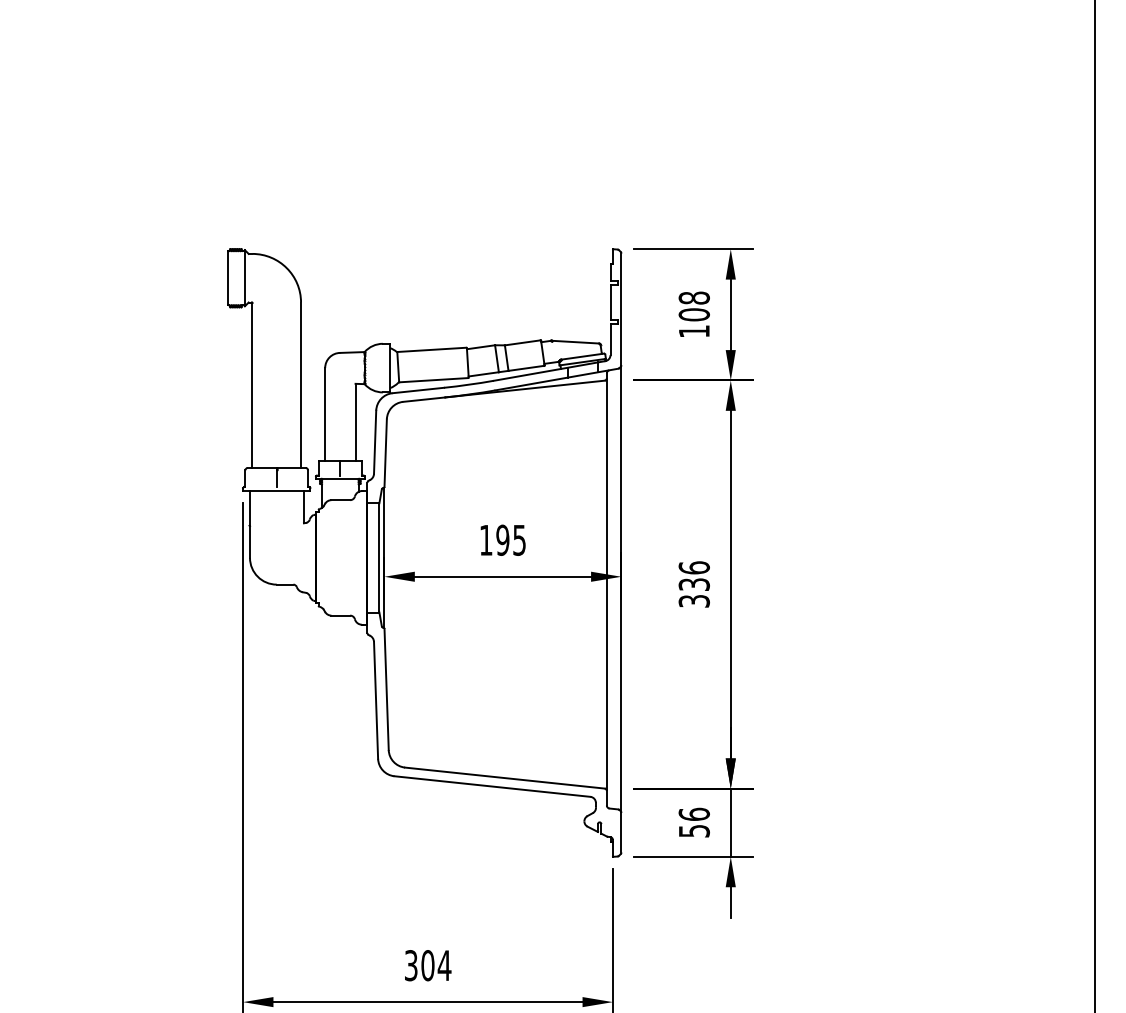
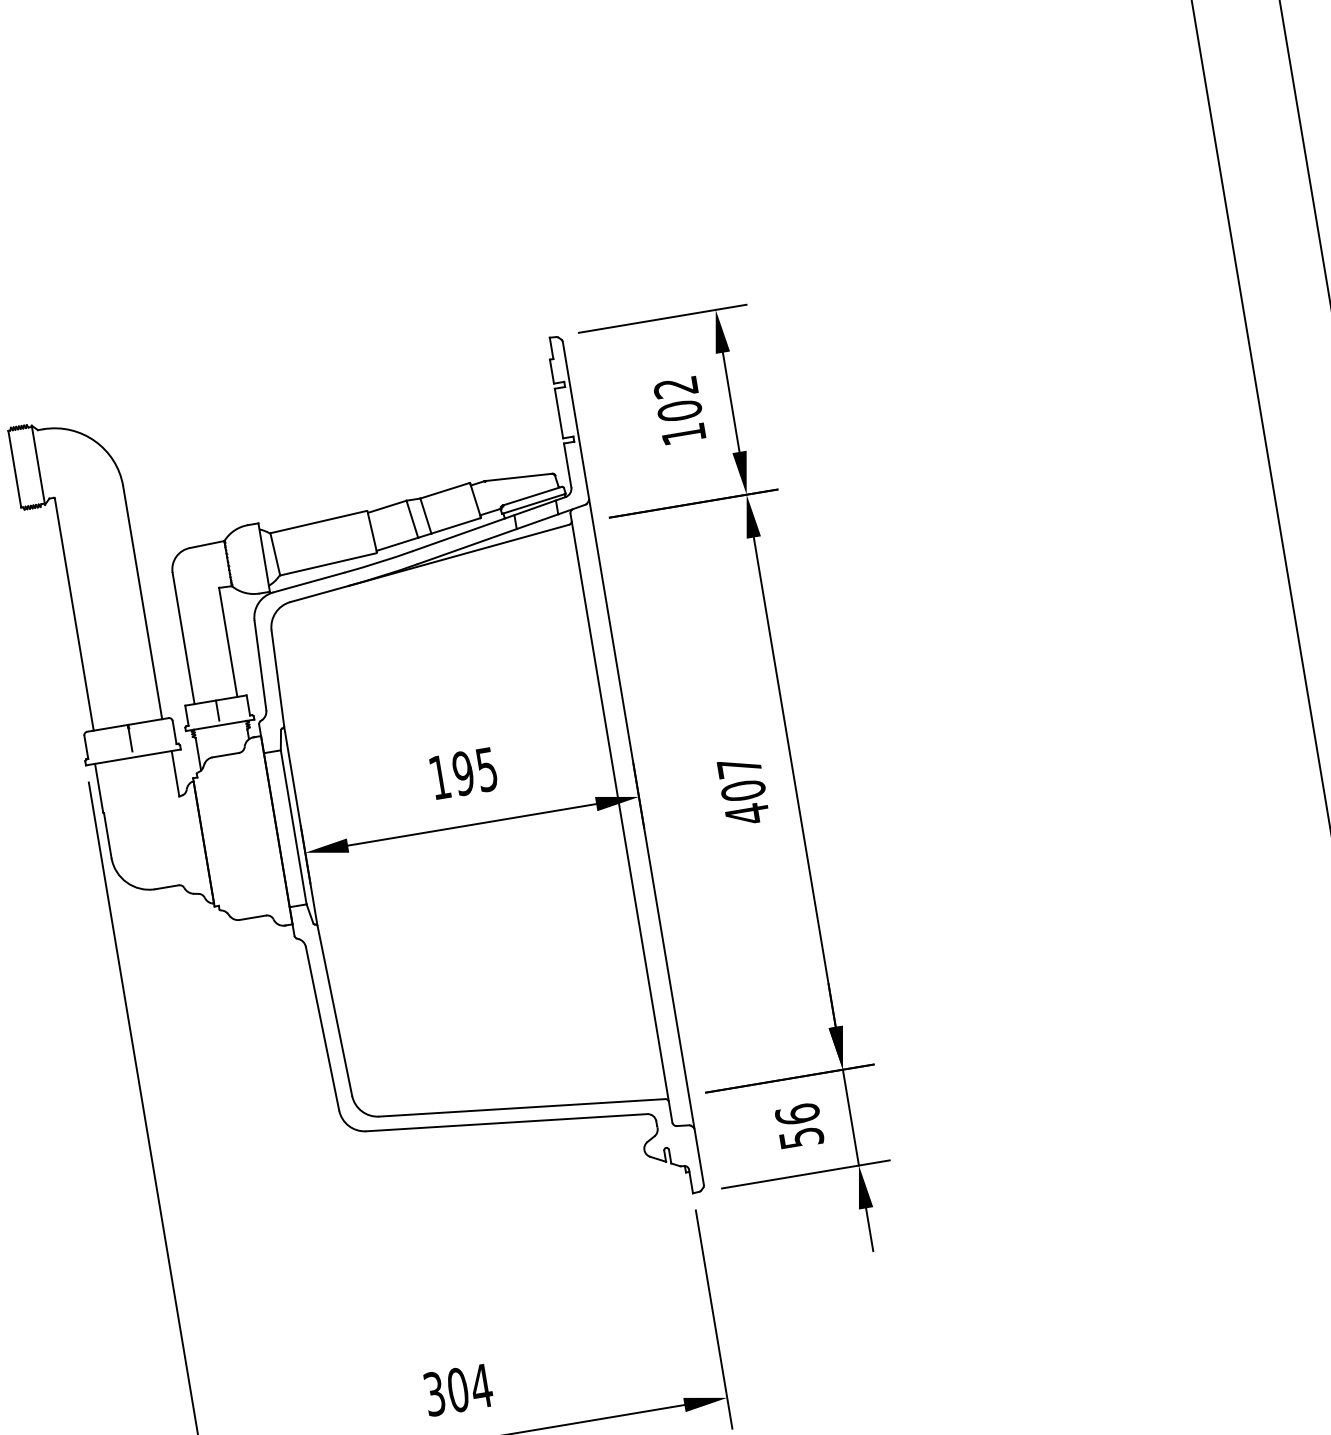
text: (693, 297) -> (674, 386), 108 -> 102
text: (693, 584) -> (742, 790), 336 -> 407

